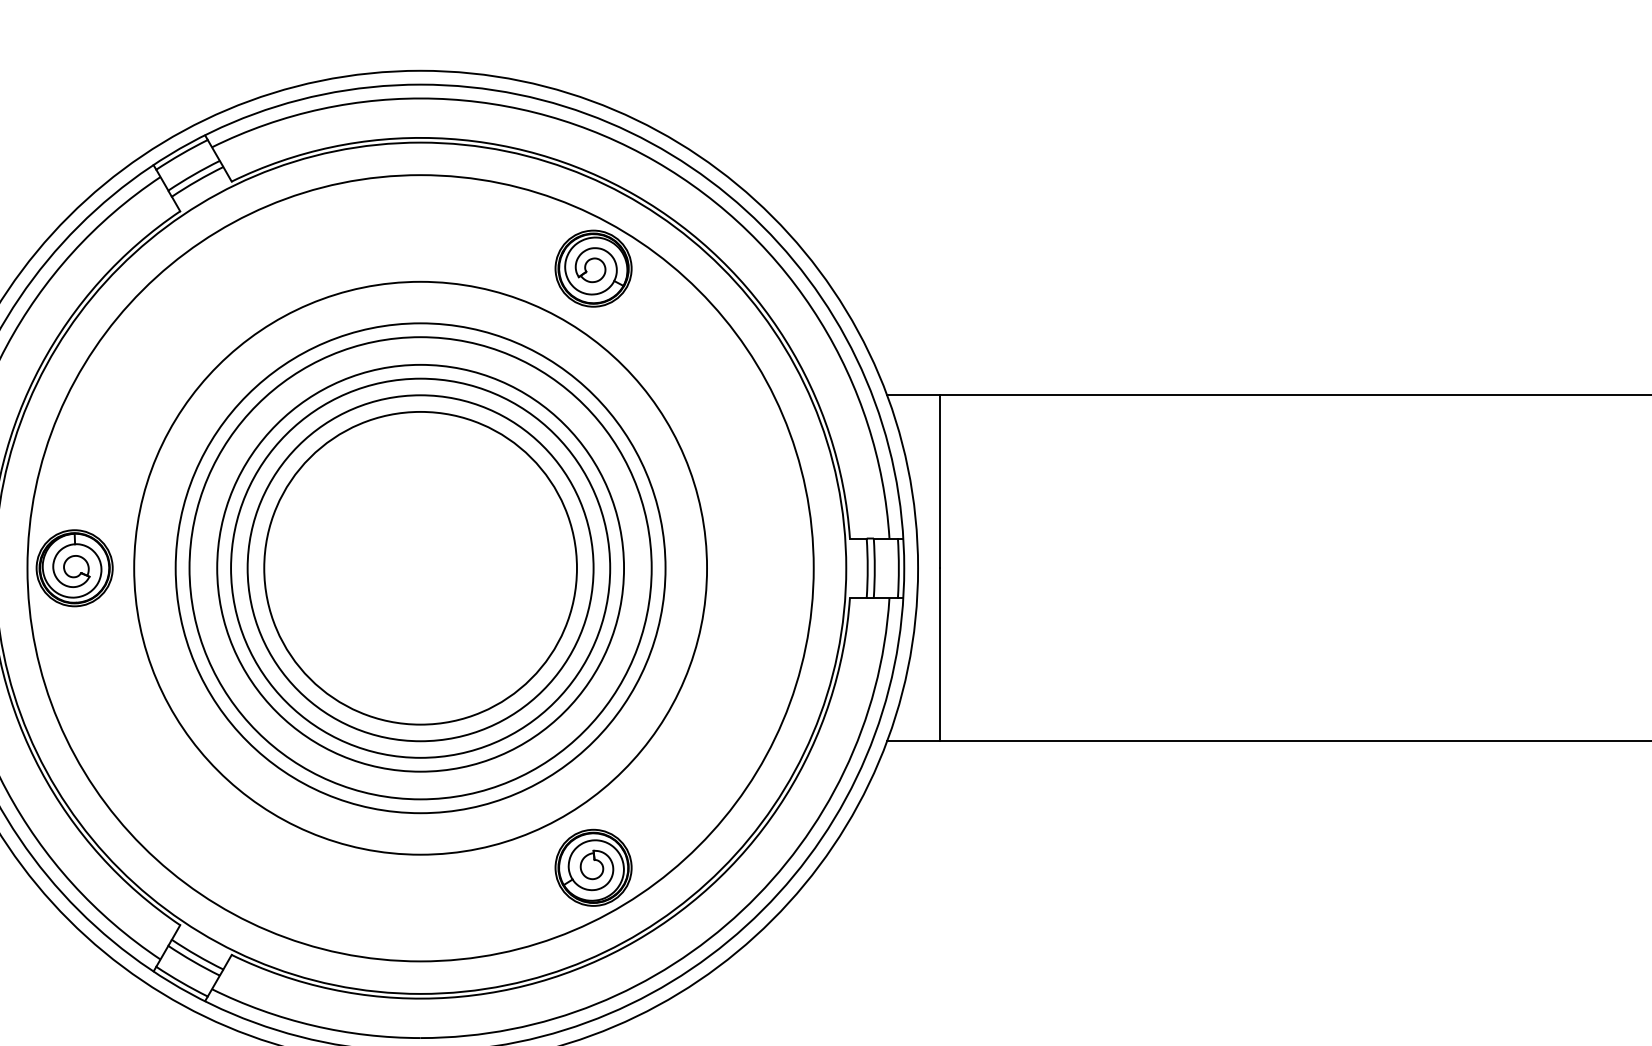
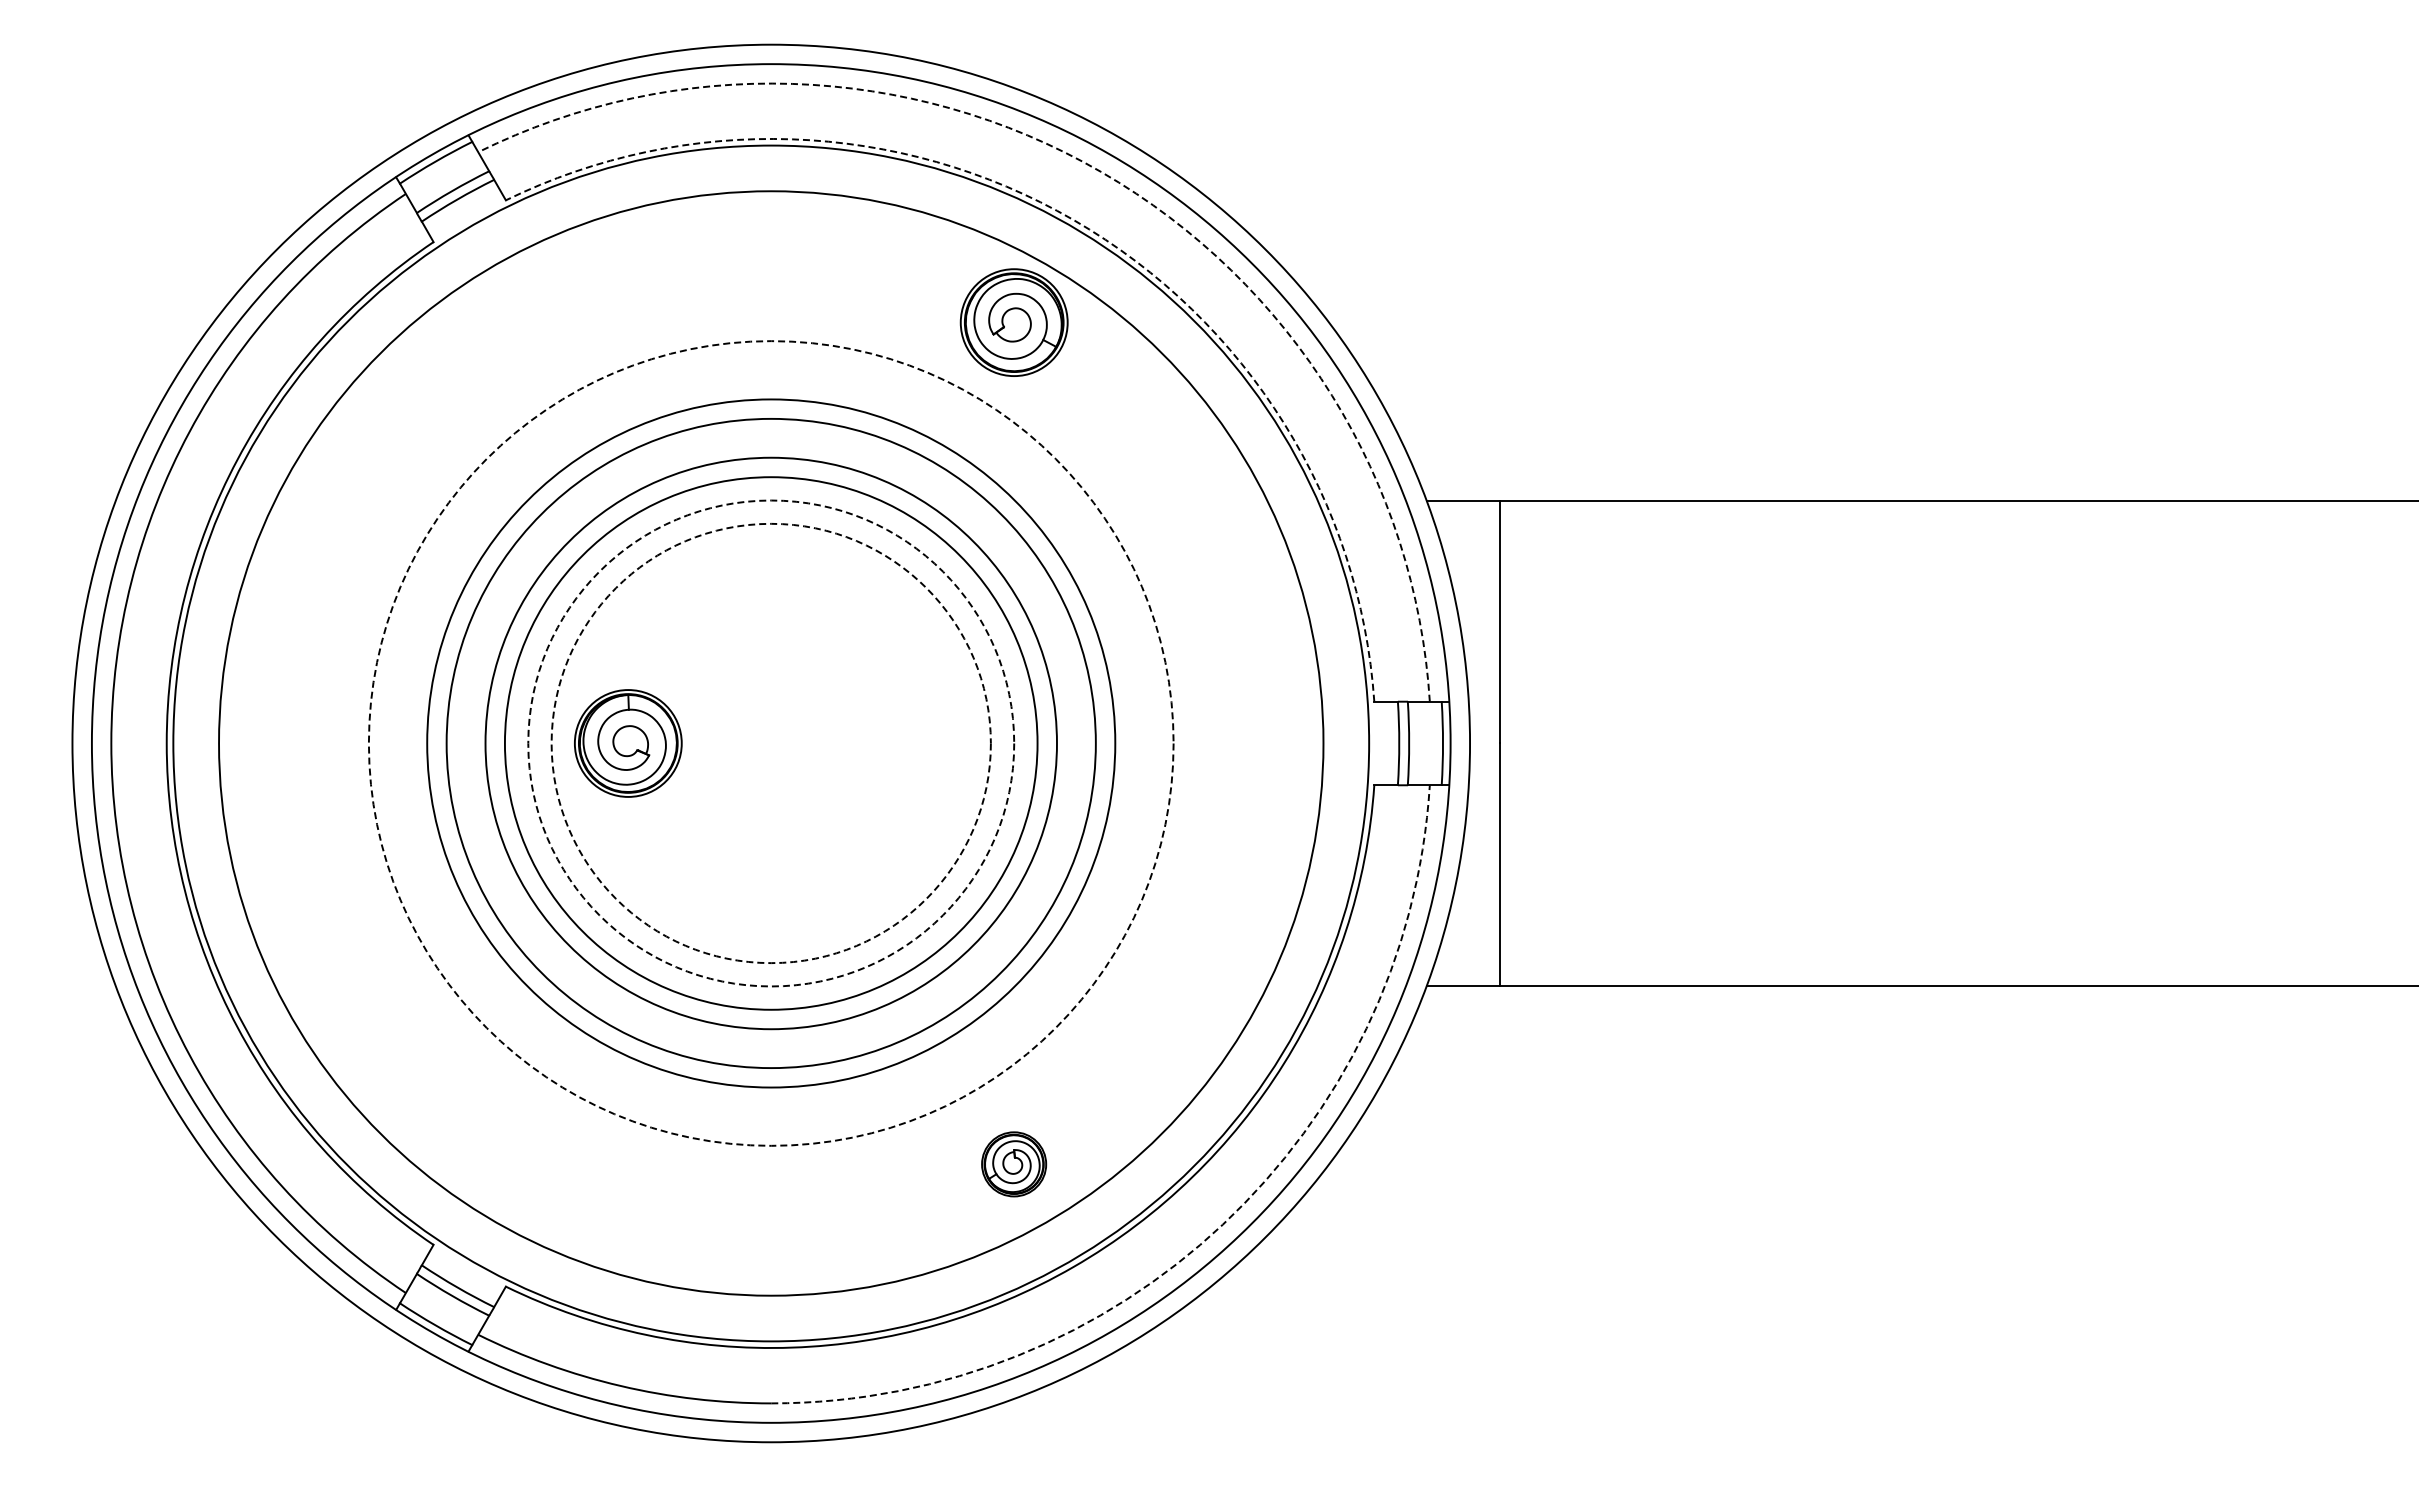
arc: (655, 161) -> (1101, 171), solid -> dashed
arc: (635, 195) -> (1073, 219), solid -> dashed
part: (74, 568) -> (628, 743), moved
circle: (420, 568) -> (770, 743), solid -> dashed
circle: (420, 568) -> (770, 743), solid -> dashed
circle: (420, 568) -> (771, 743), solid -> dashed
part: (593, 867) -> (1013, 1164), size x0.6
arc: (741, 910) -> (1222, 1224), solid -> dashed

